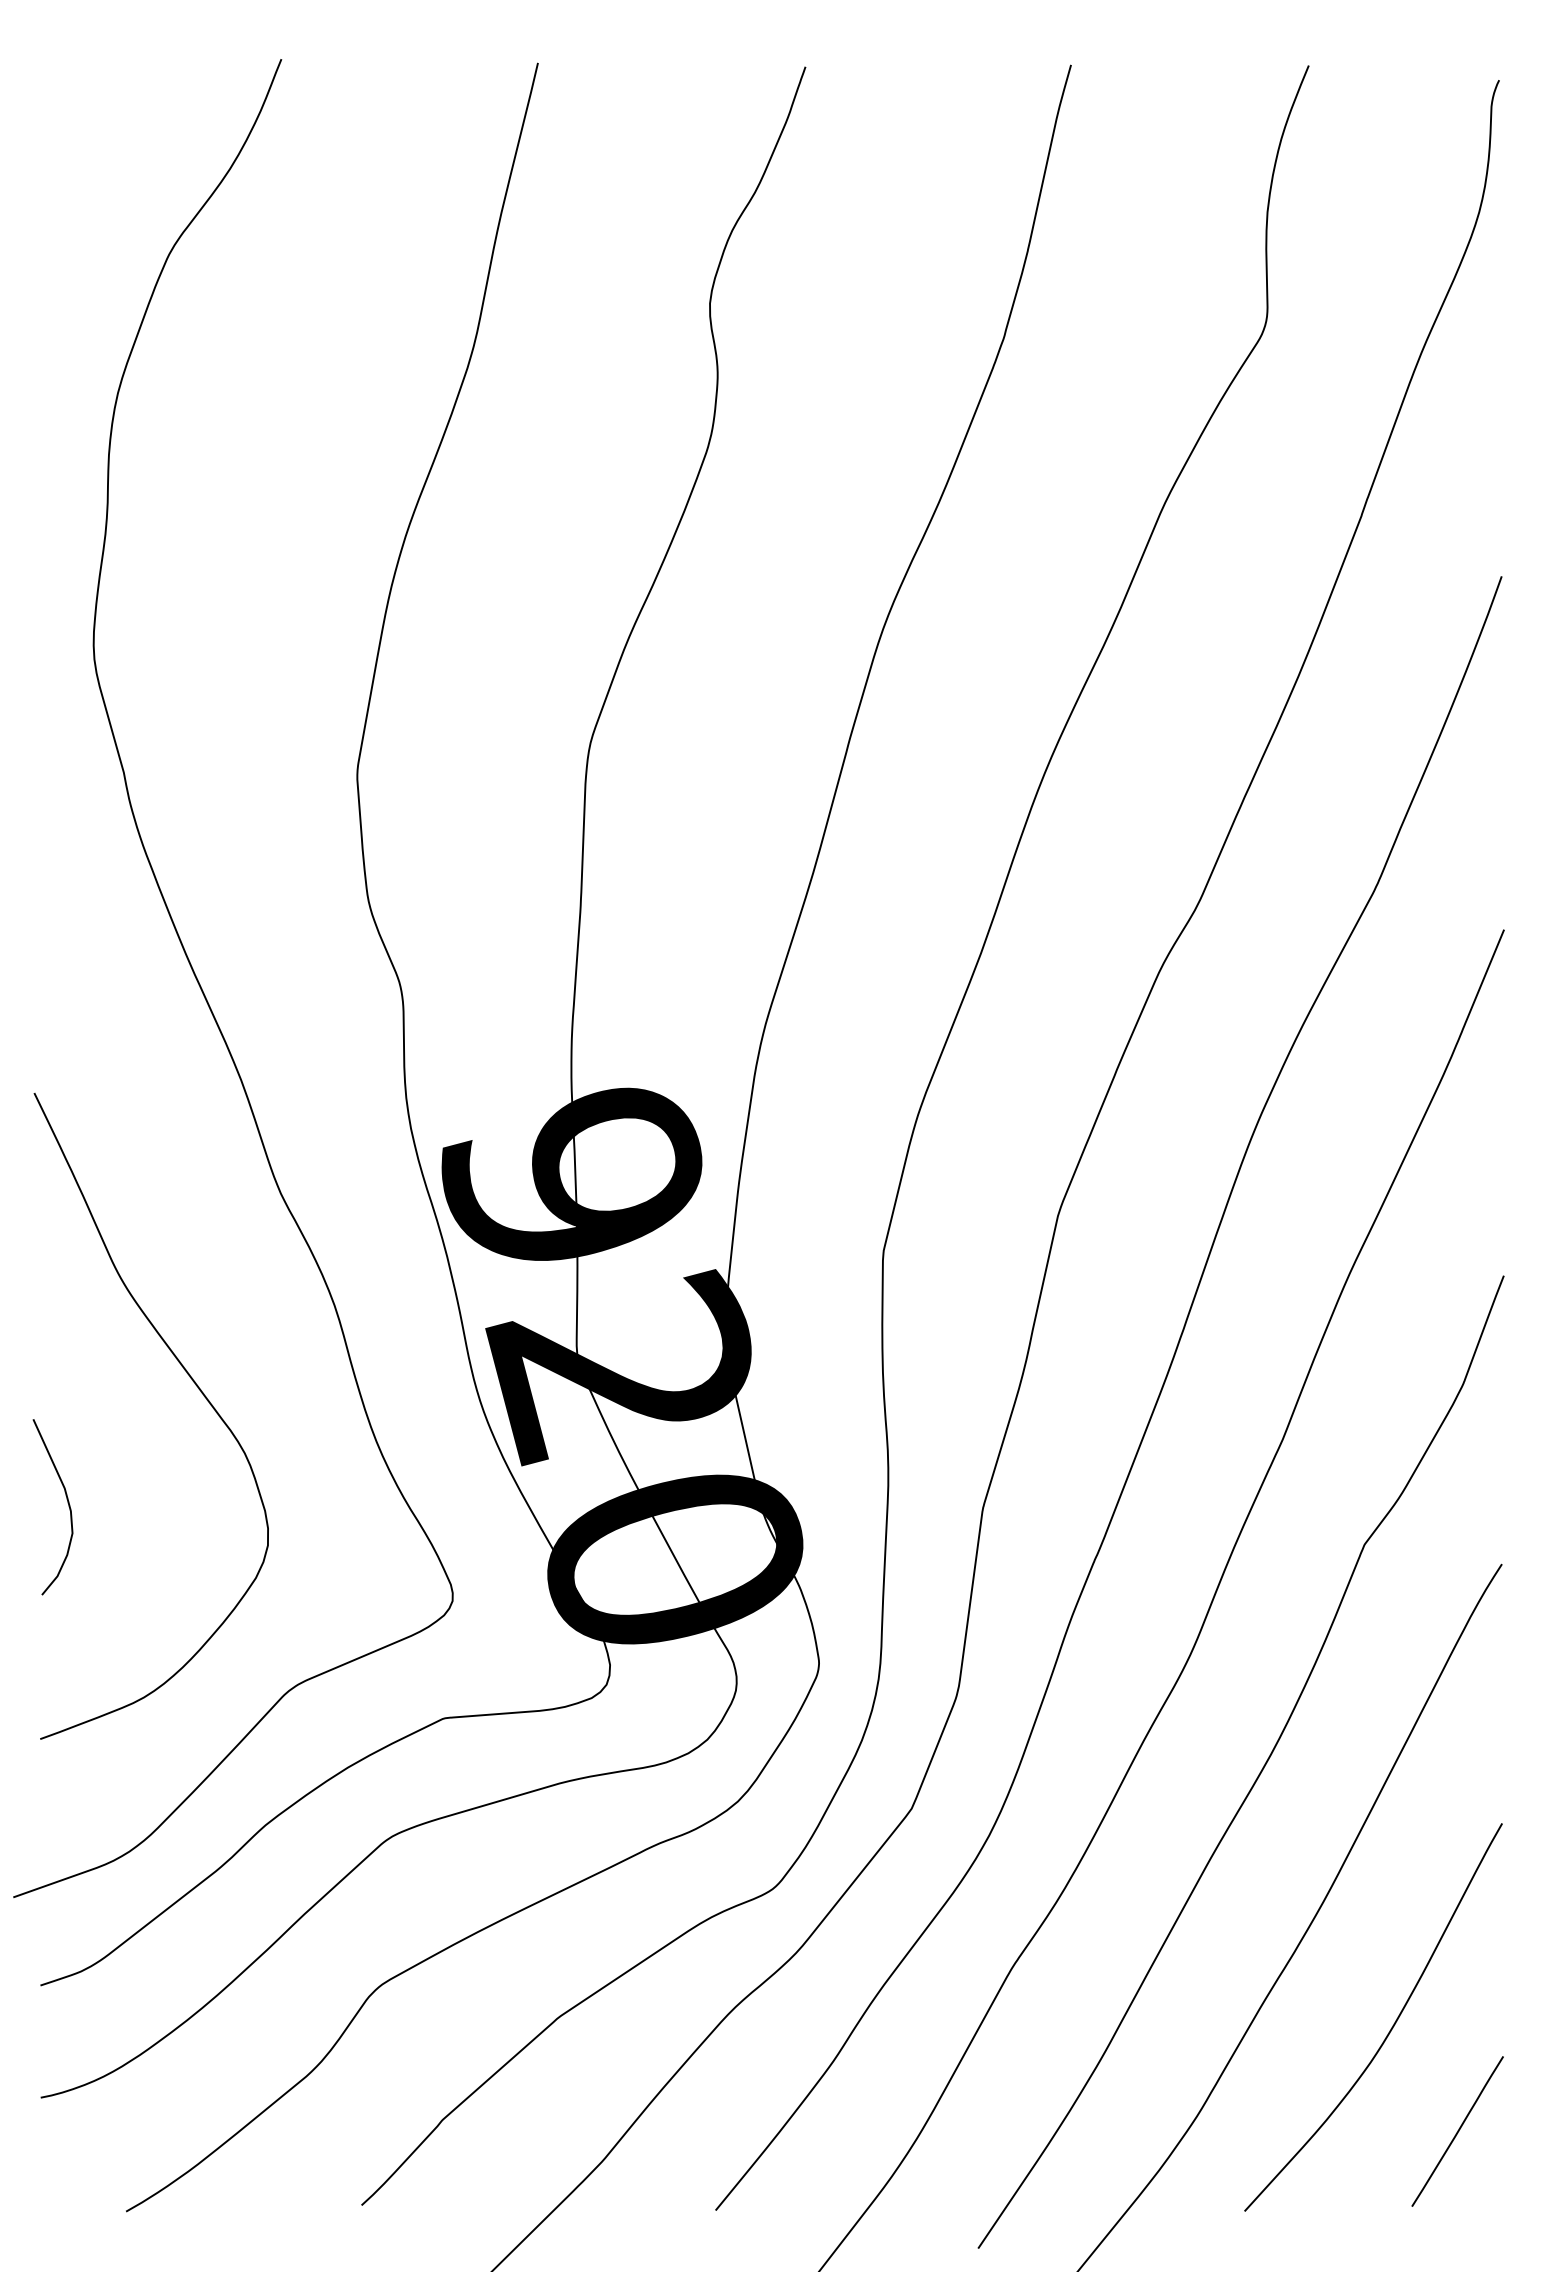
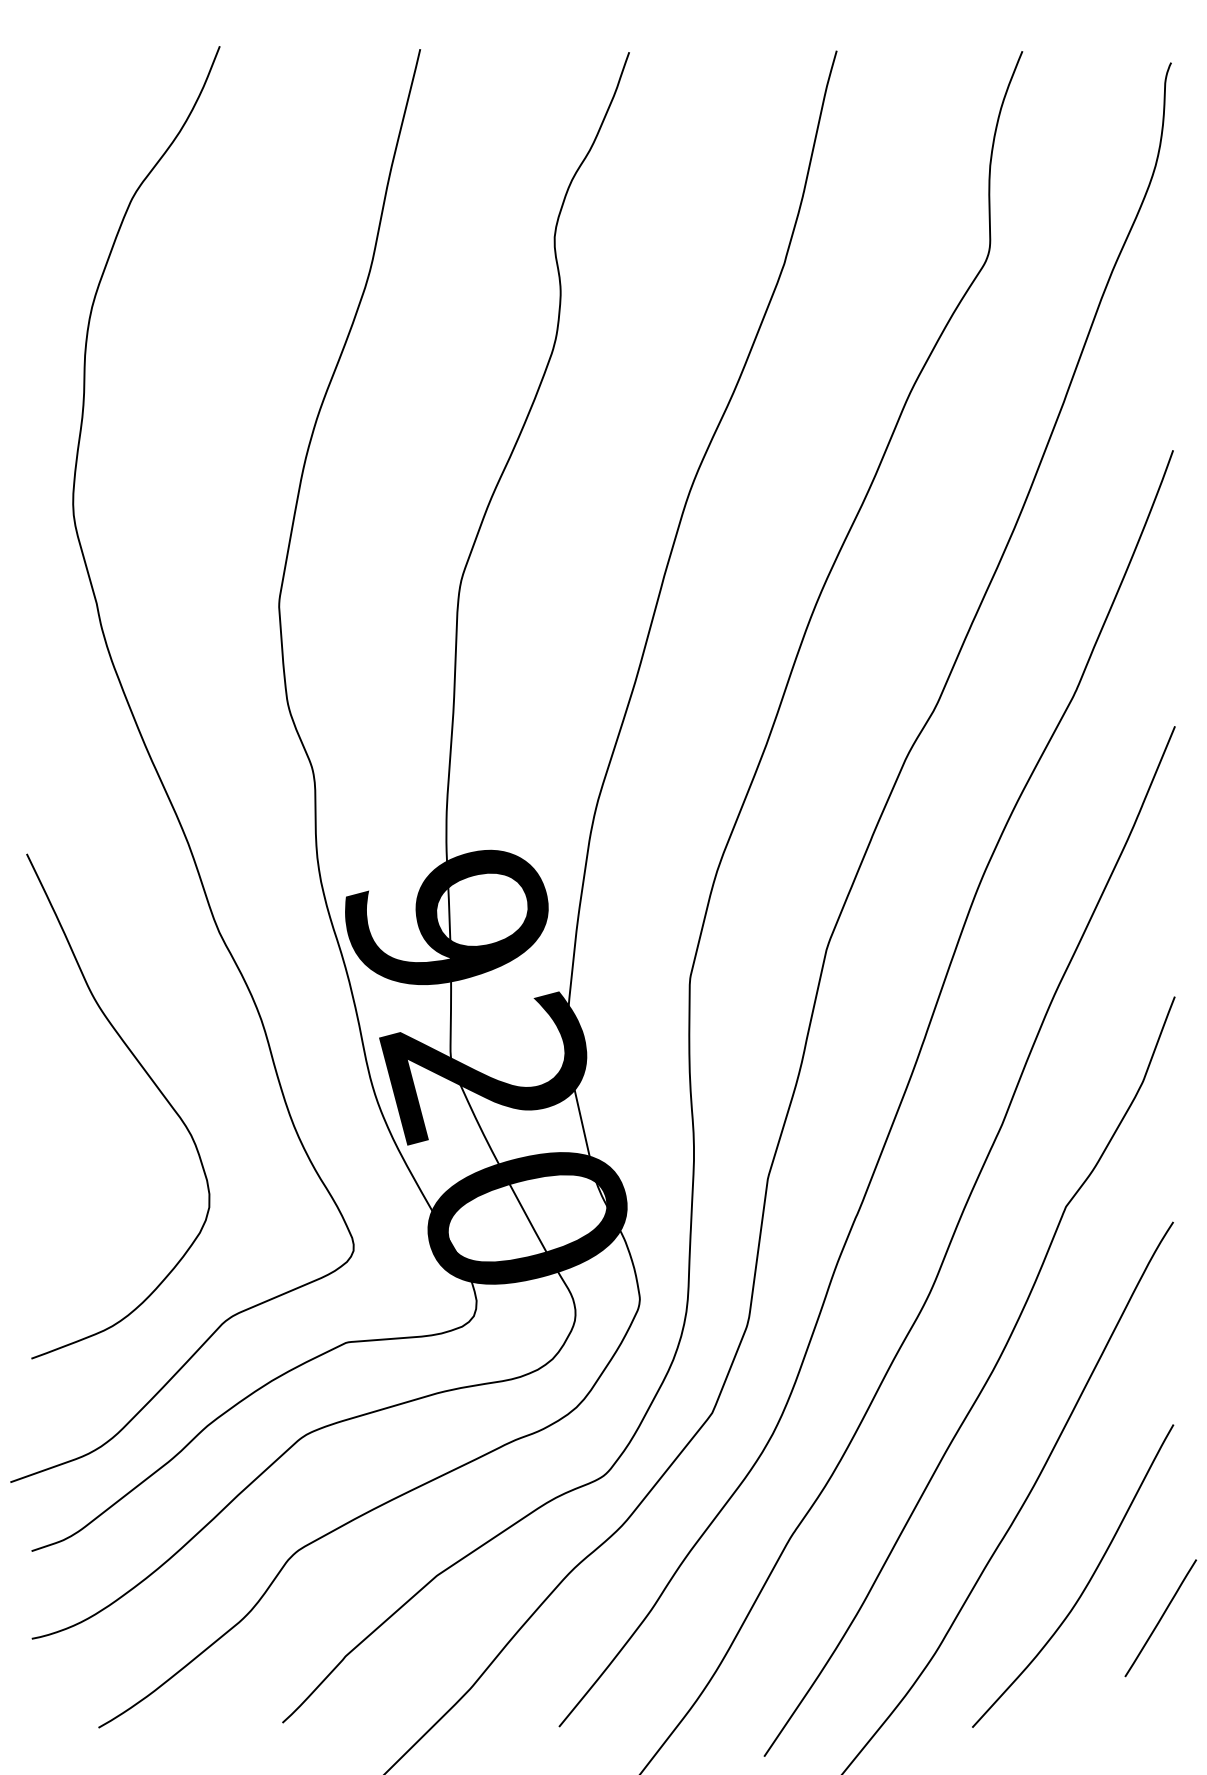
curve: (67, 1503) -> (52, 1174), removed
line: (1457, 2131) -> (1160, 1618), moved

